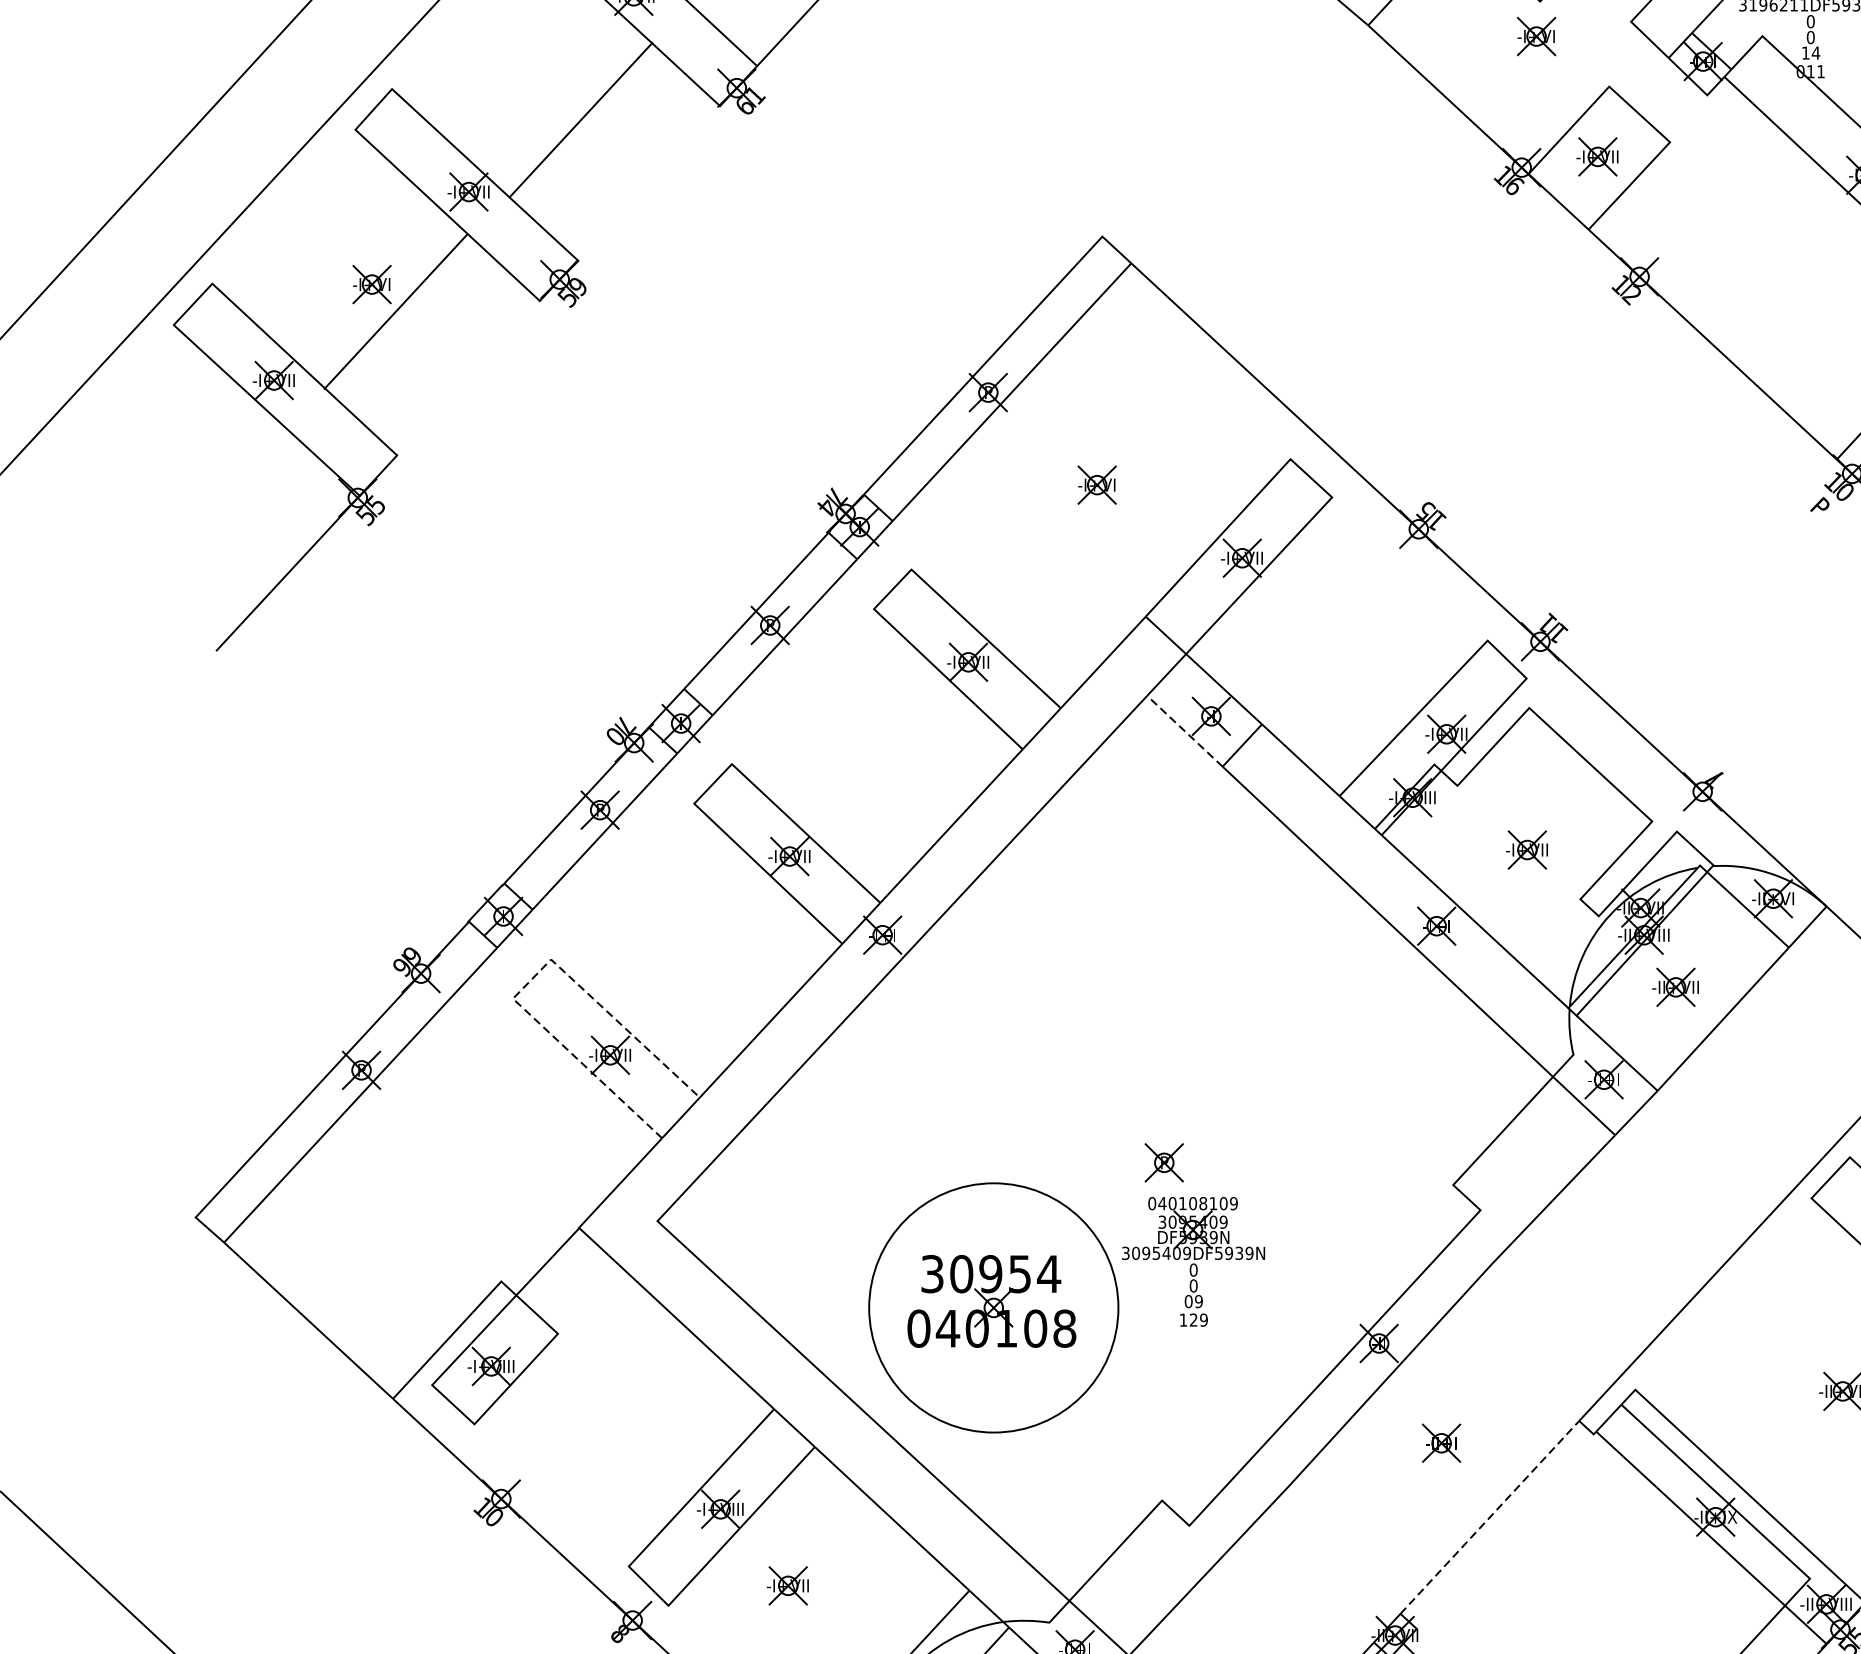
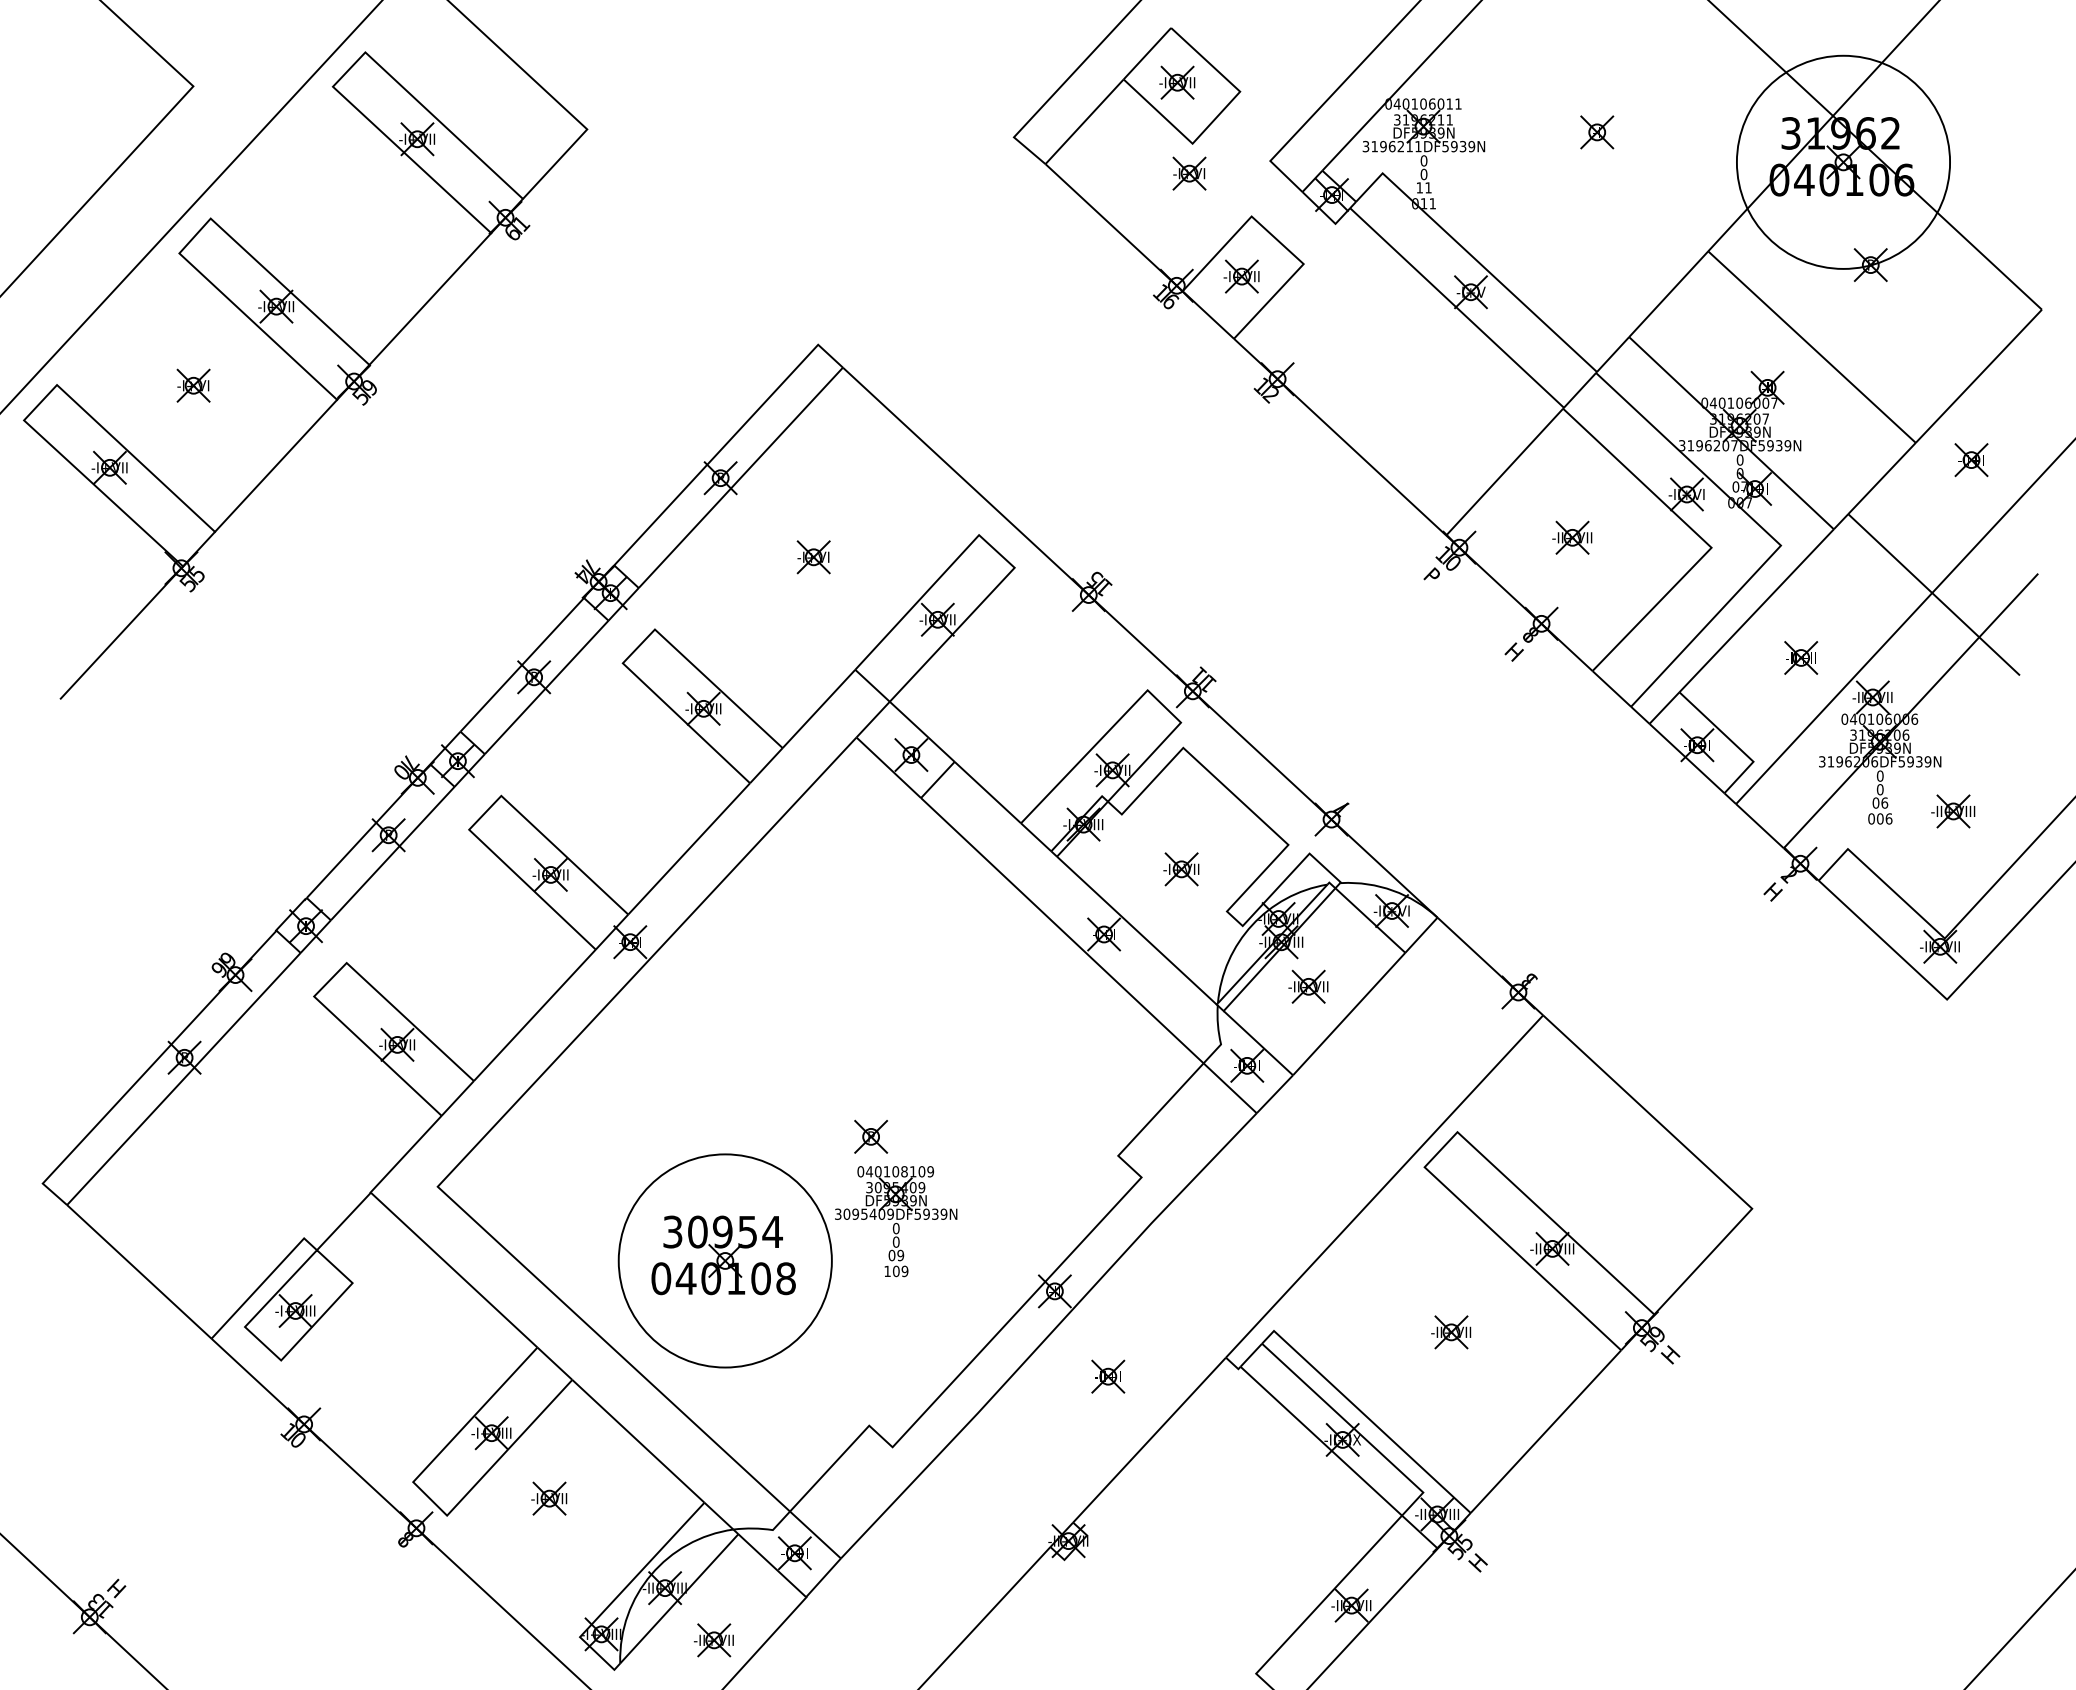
text: (1816, 52) -> (1428, 187), 14 -> 11
line: (581, 119) -> (430, 298), moved
line: (396, 311) -> (276, 465), moved
line: (1184, 730) -> (888, 767), dashed -> solid
line: (532, 979) -> (330, 980), dashed -> solid
text: (1193, 1320) -> (896, 1271), 129 -> 109
line: (1489, 1516) -> (1149, 1439), dashed -> solid

